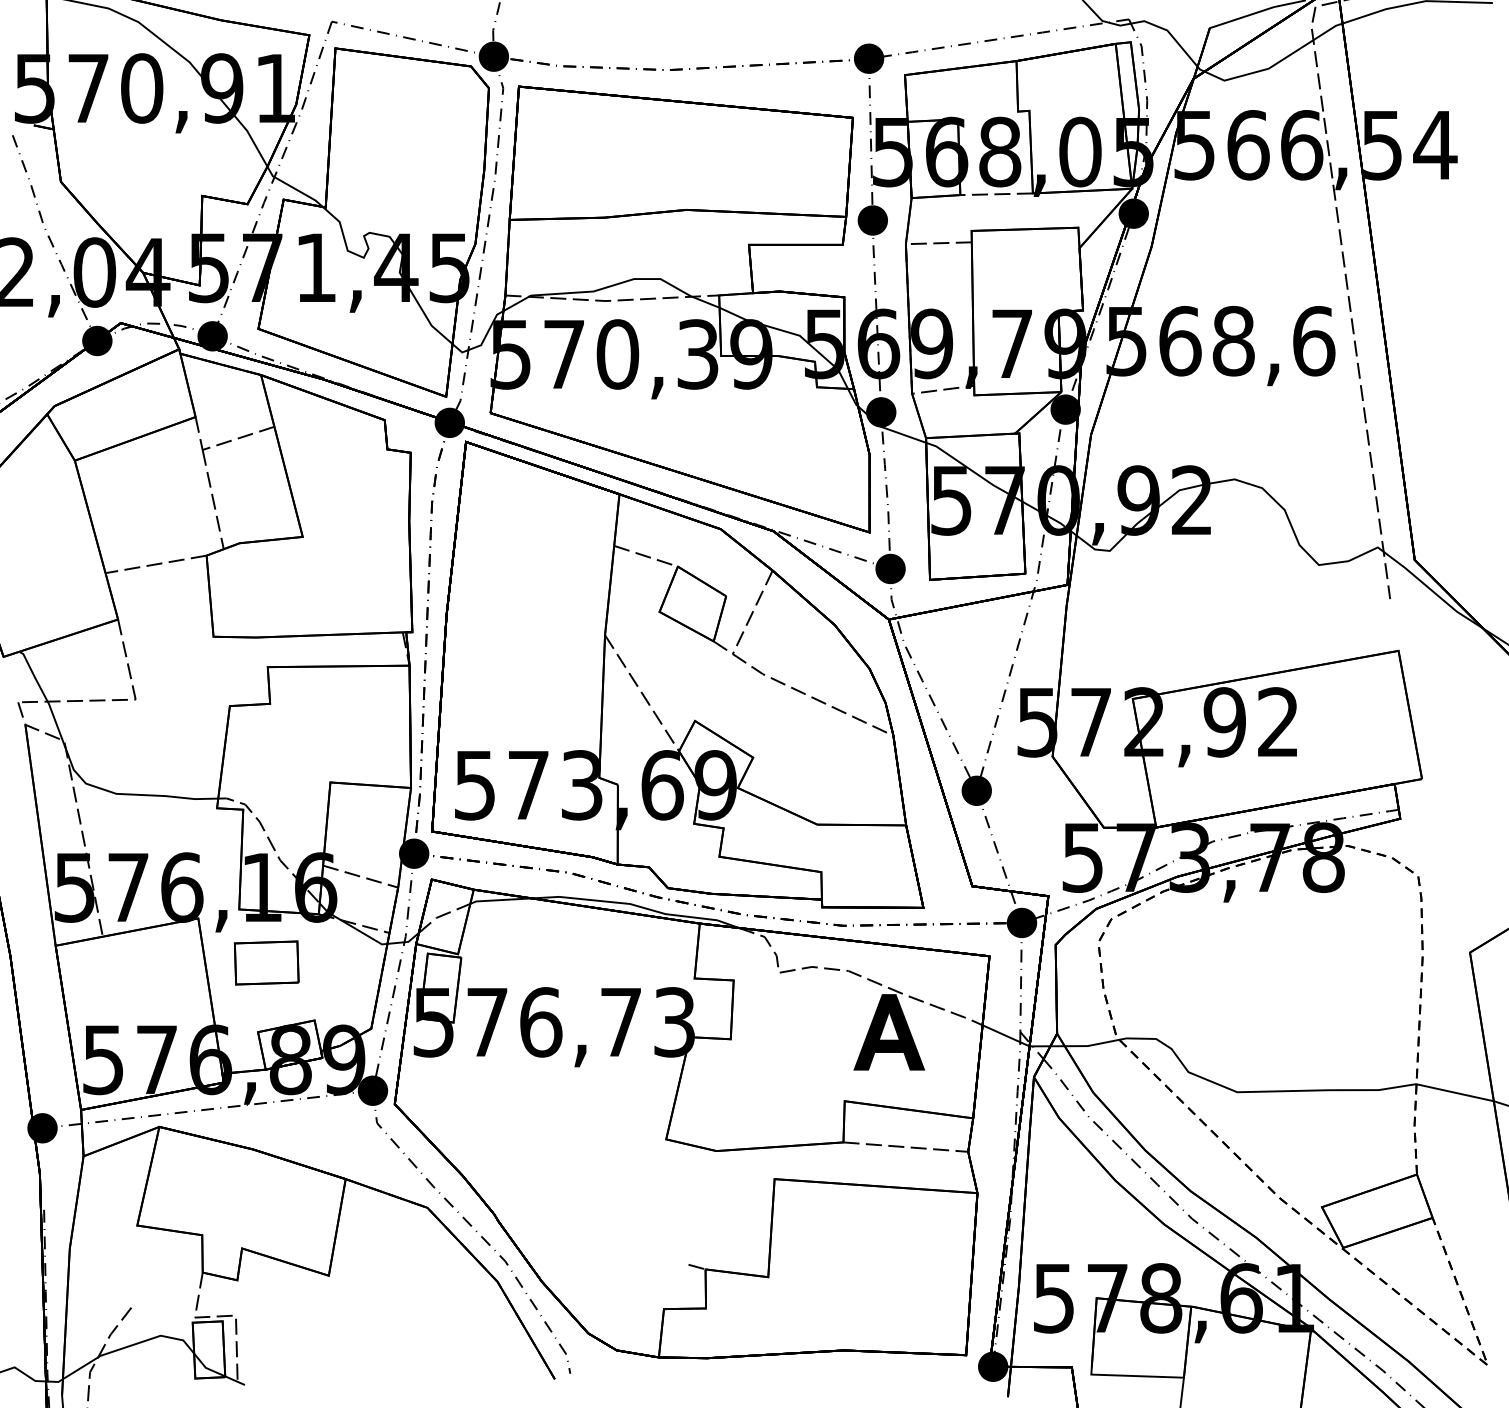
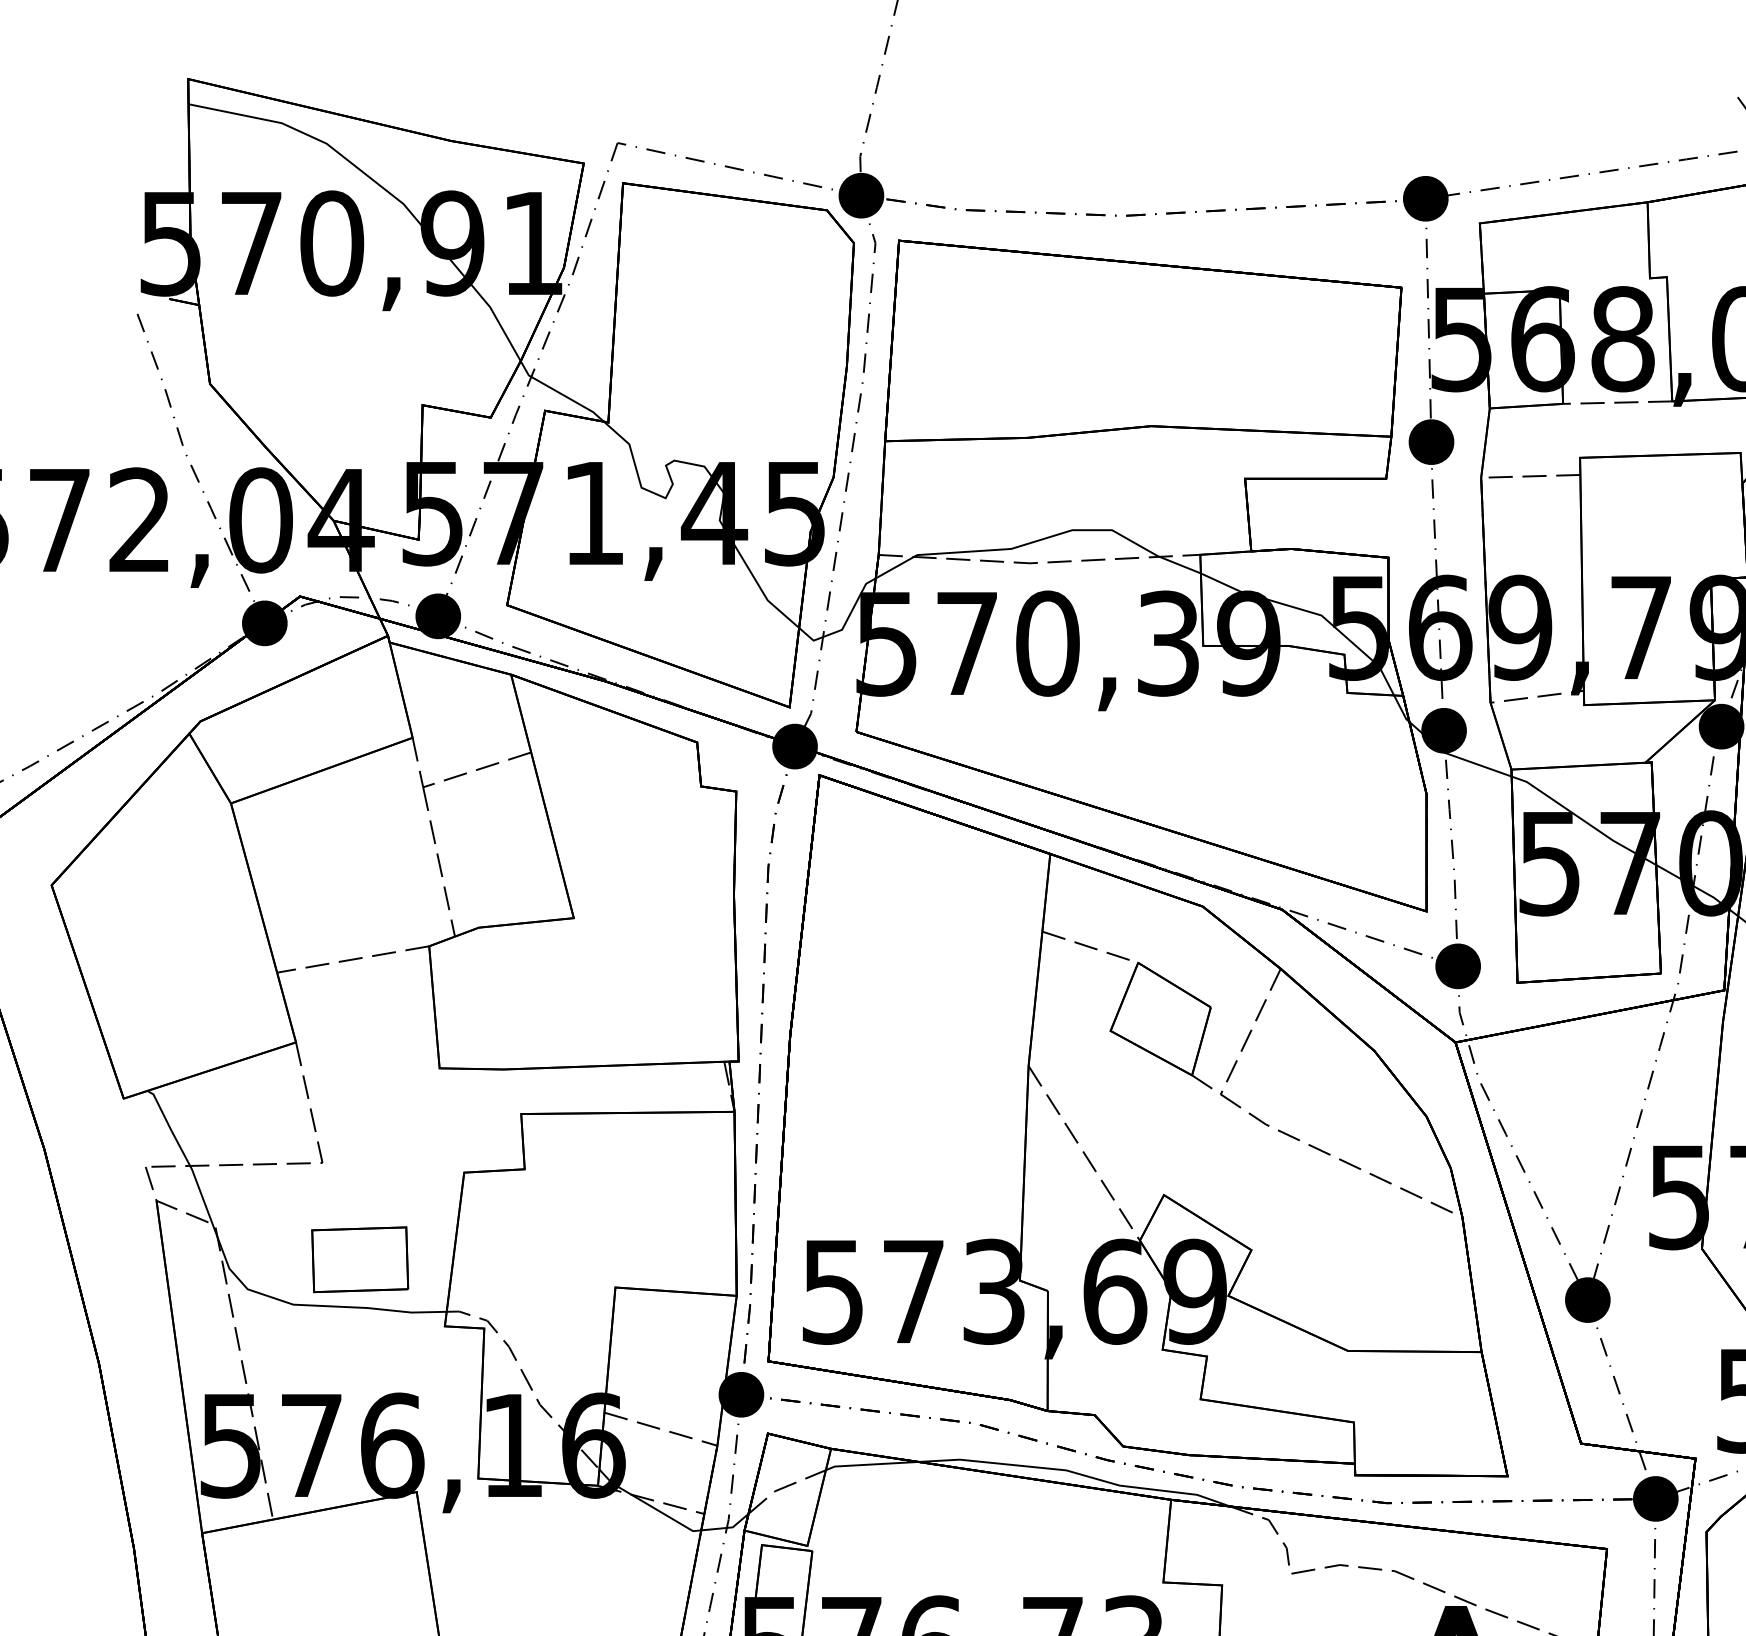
part: (266, 962) -> (359, 1258), moved

